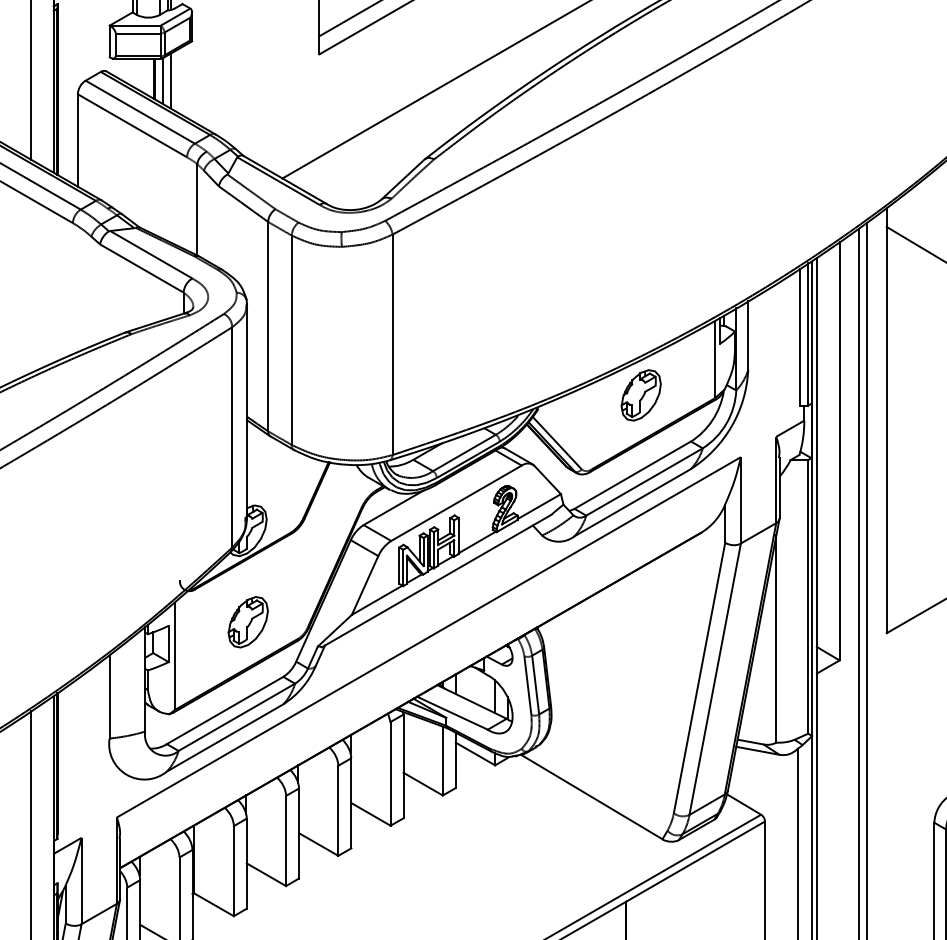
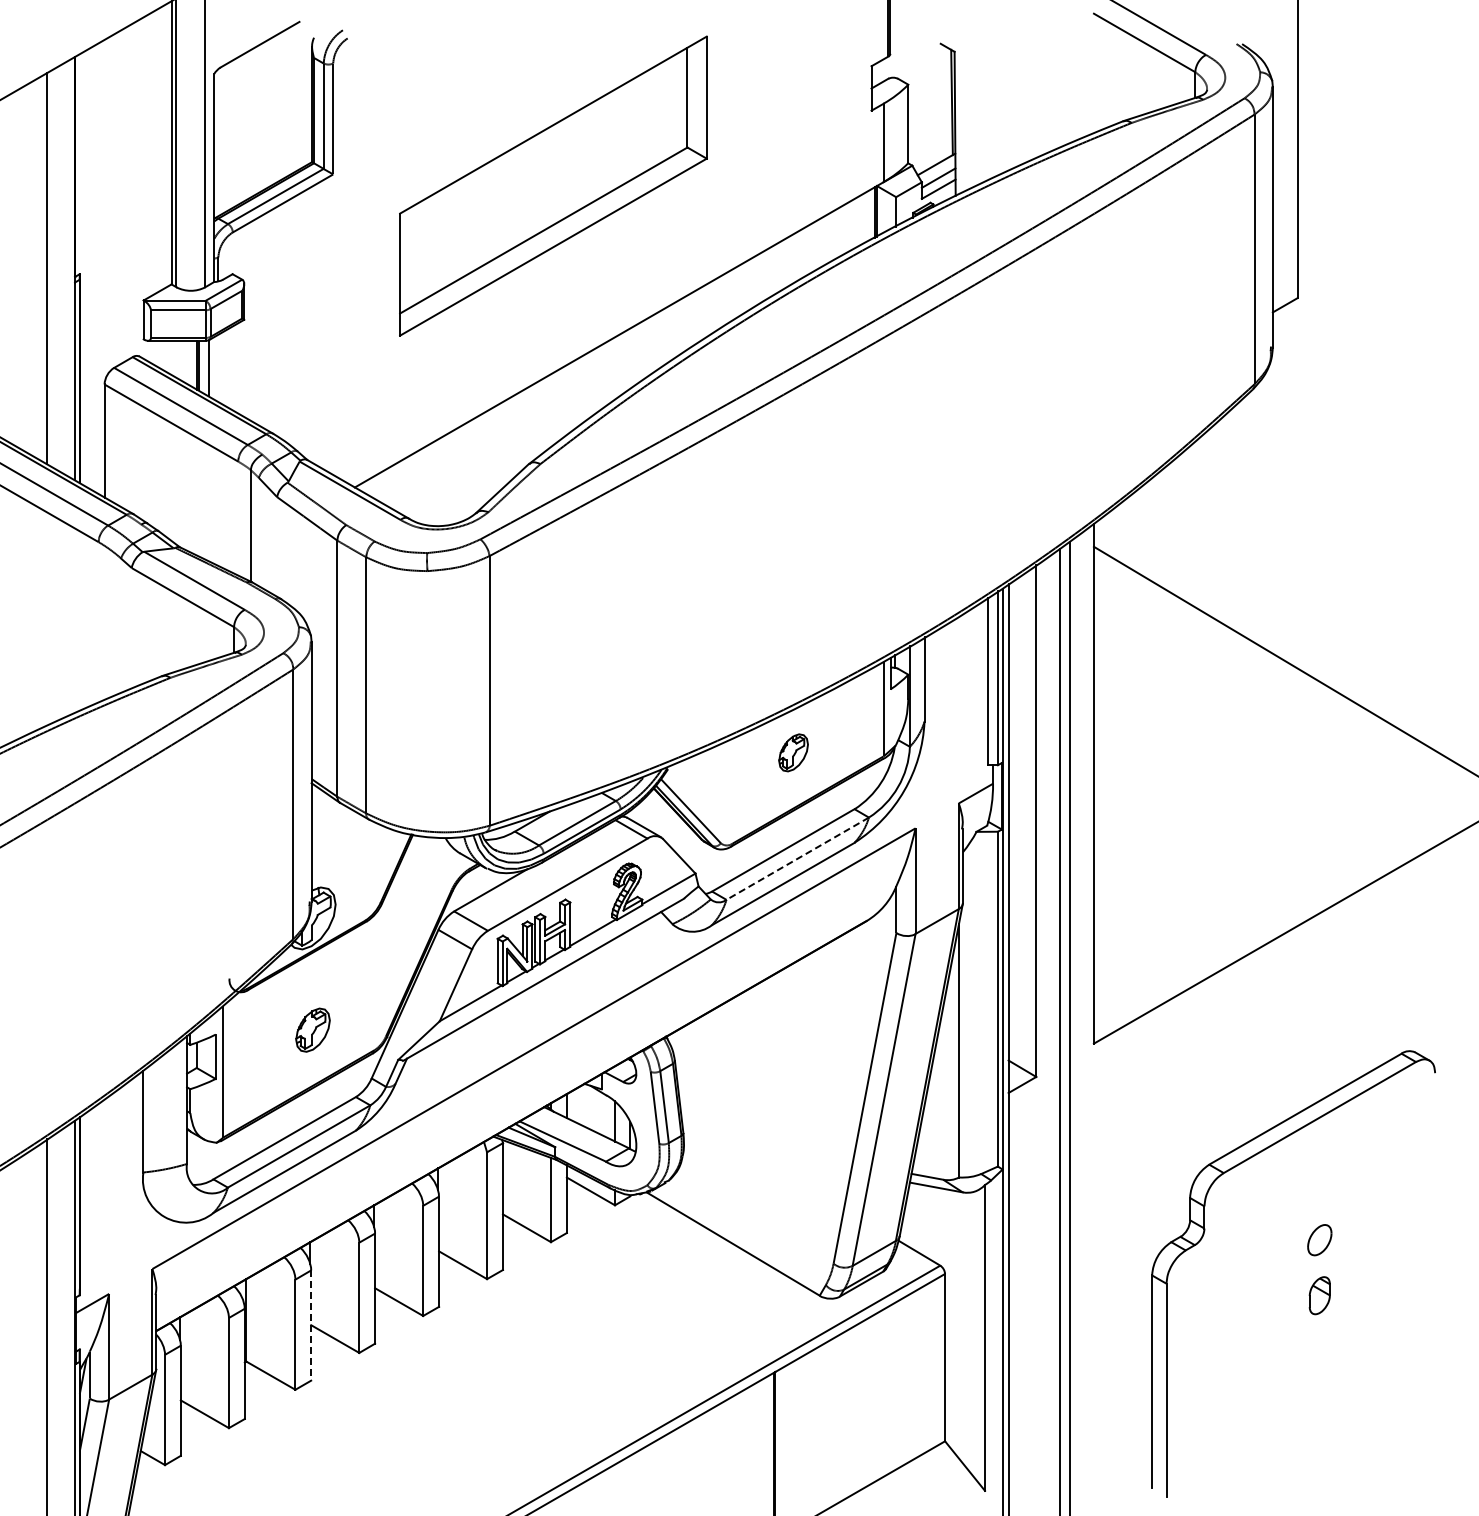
line: (170, 81) -> (218, 368), removed
part: (641, 395) -> (793, 752), size x0.6
line: (644, 481) -> (797, 858), solid -> dashed
part: (247, 621) -> (312, 1029), size x0.7
line: (247, 864) -> (311, 1326), solid -> dashed

